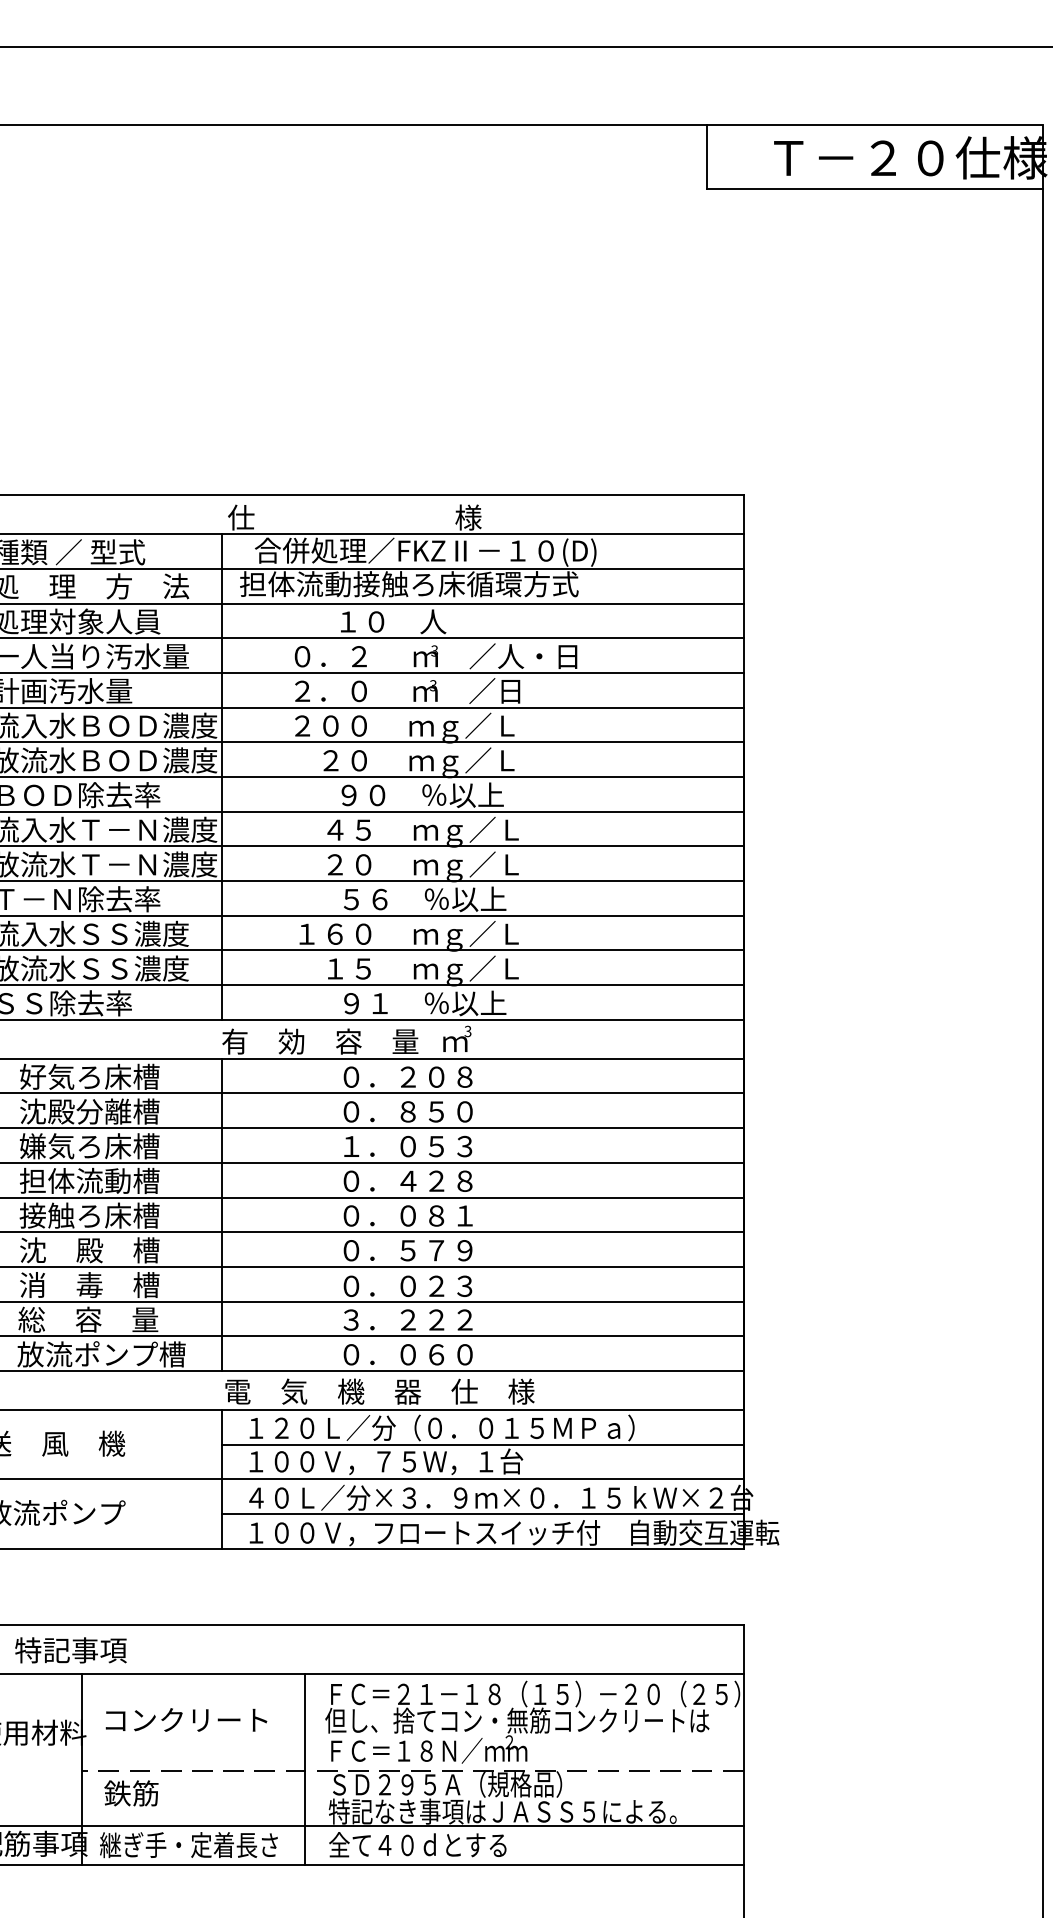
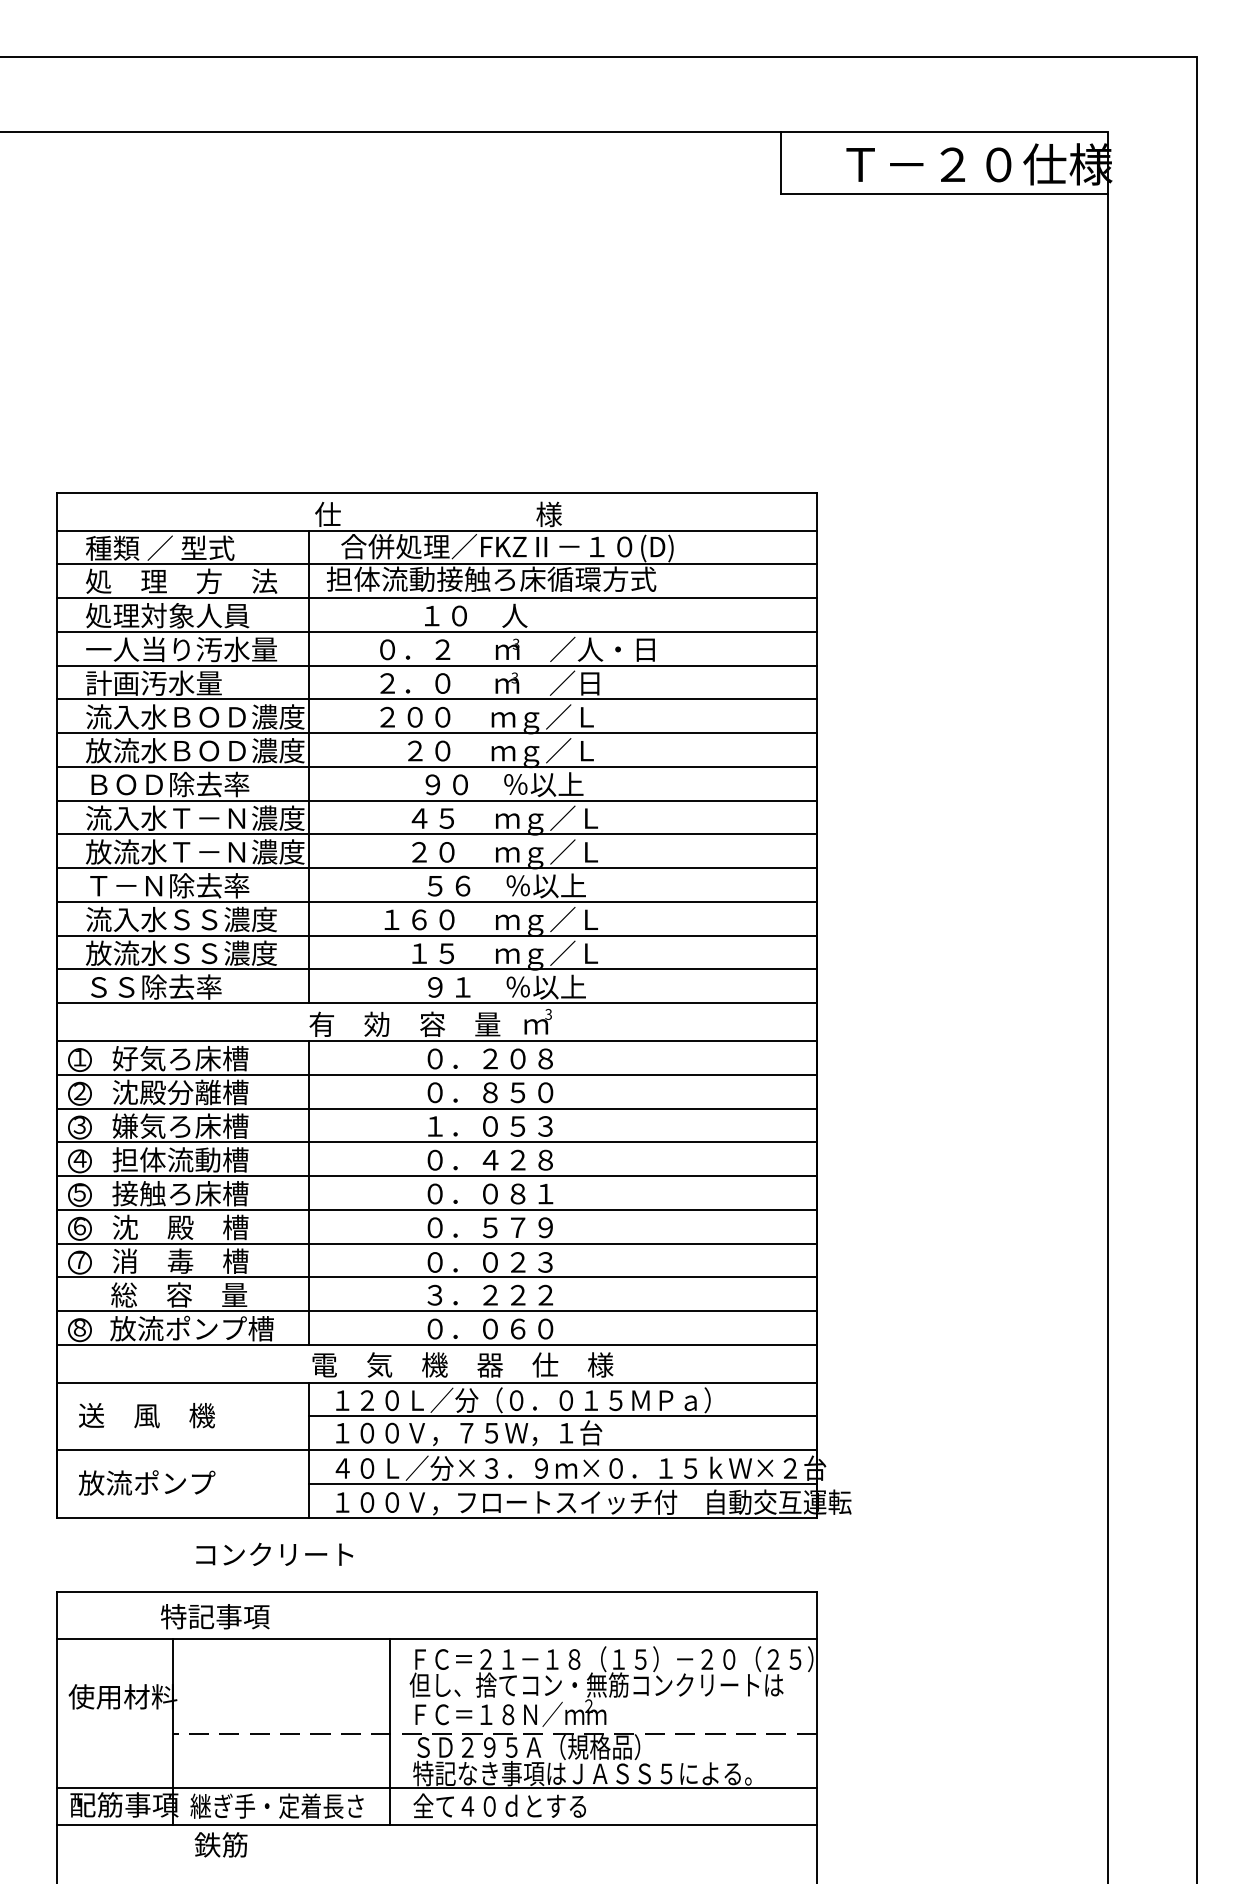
text: (71, 1650) -> (215, 1616), moved
text: (186, 1719) -> (274, 1553), moved
text: (130, 1793) -> (220, 1844), moved

